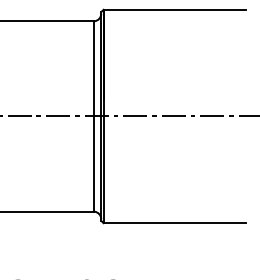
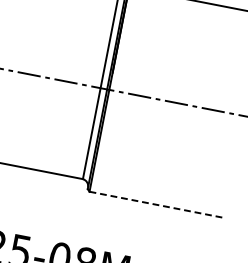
line: (175, 223) -> (158, 205), solid -> dashed

